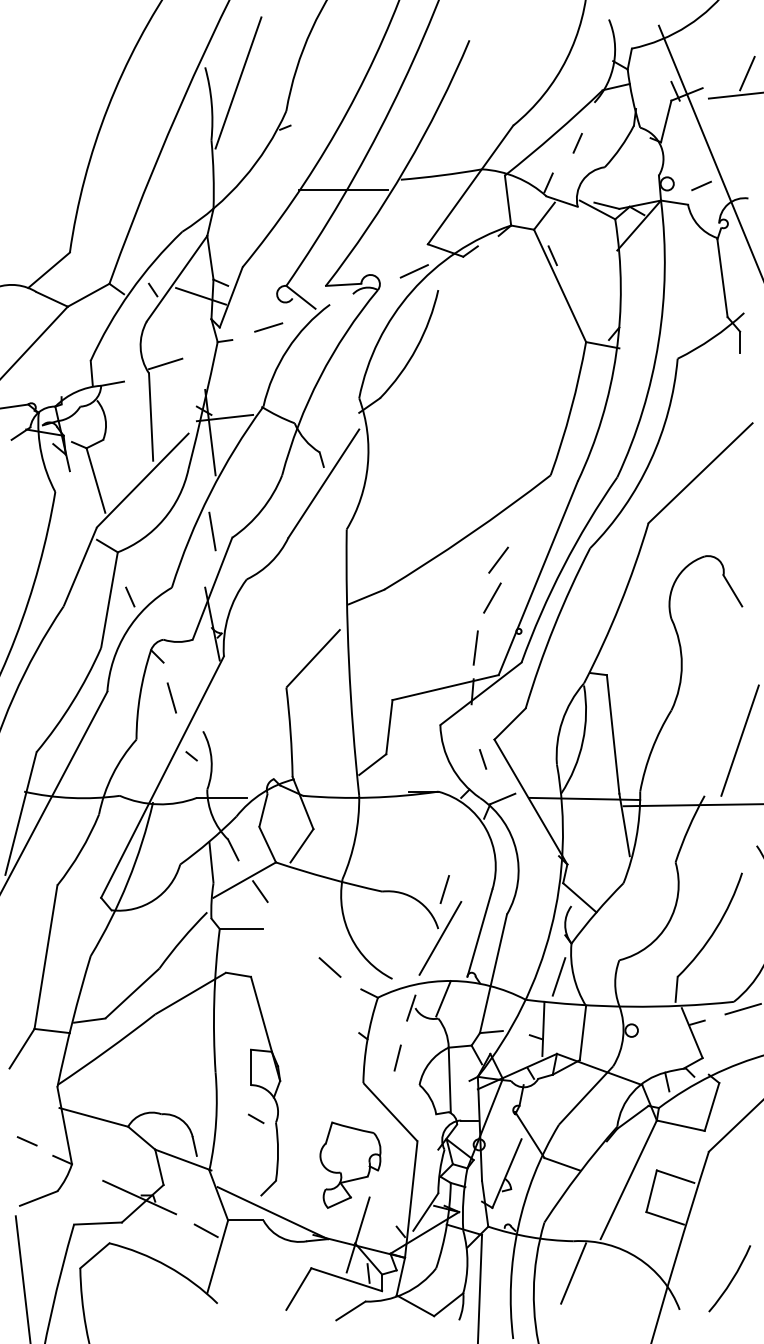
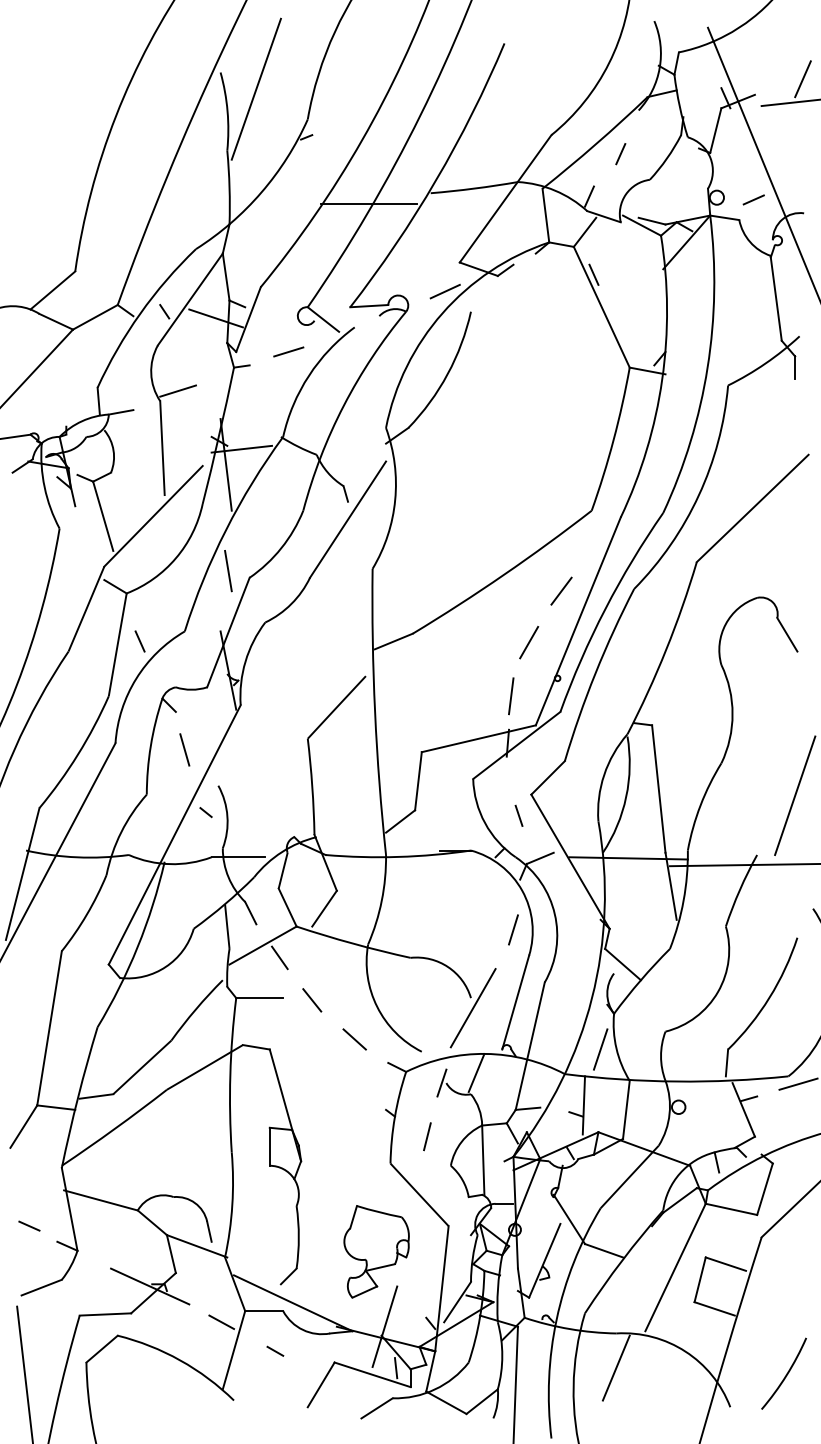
line: (498, 559) -> (561, 590), moved
line: (444, 889) -> (513, 929), moved
line: (290, 930) -> (312, 999), added
line: (256, 1118) -> (275, 1350), moved

